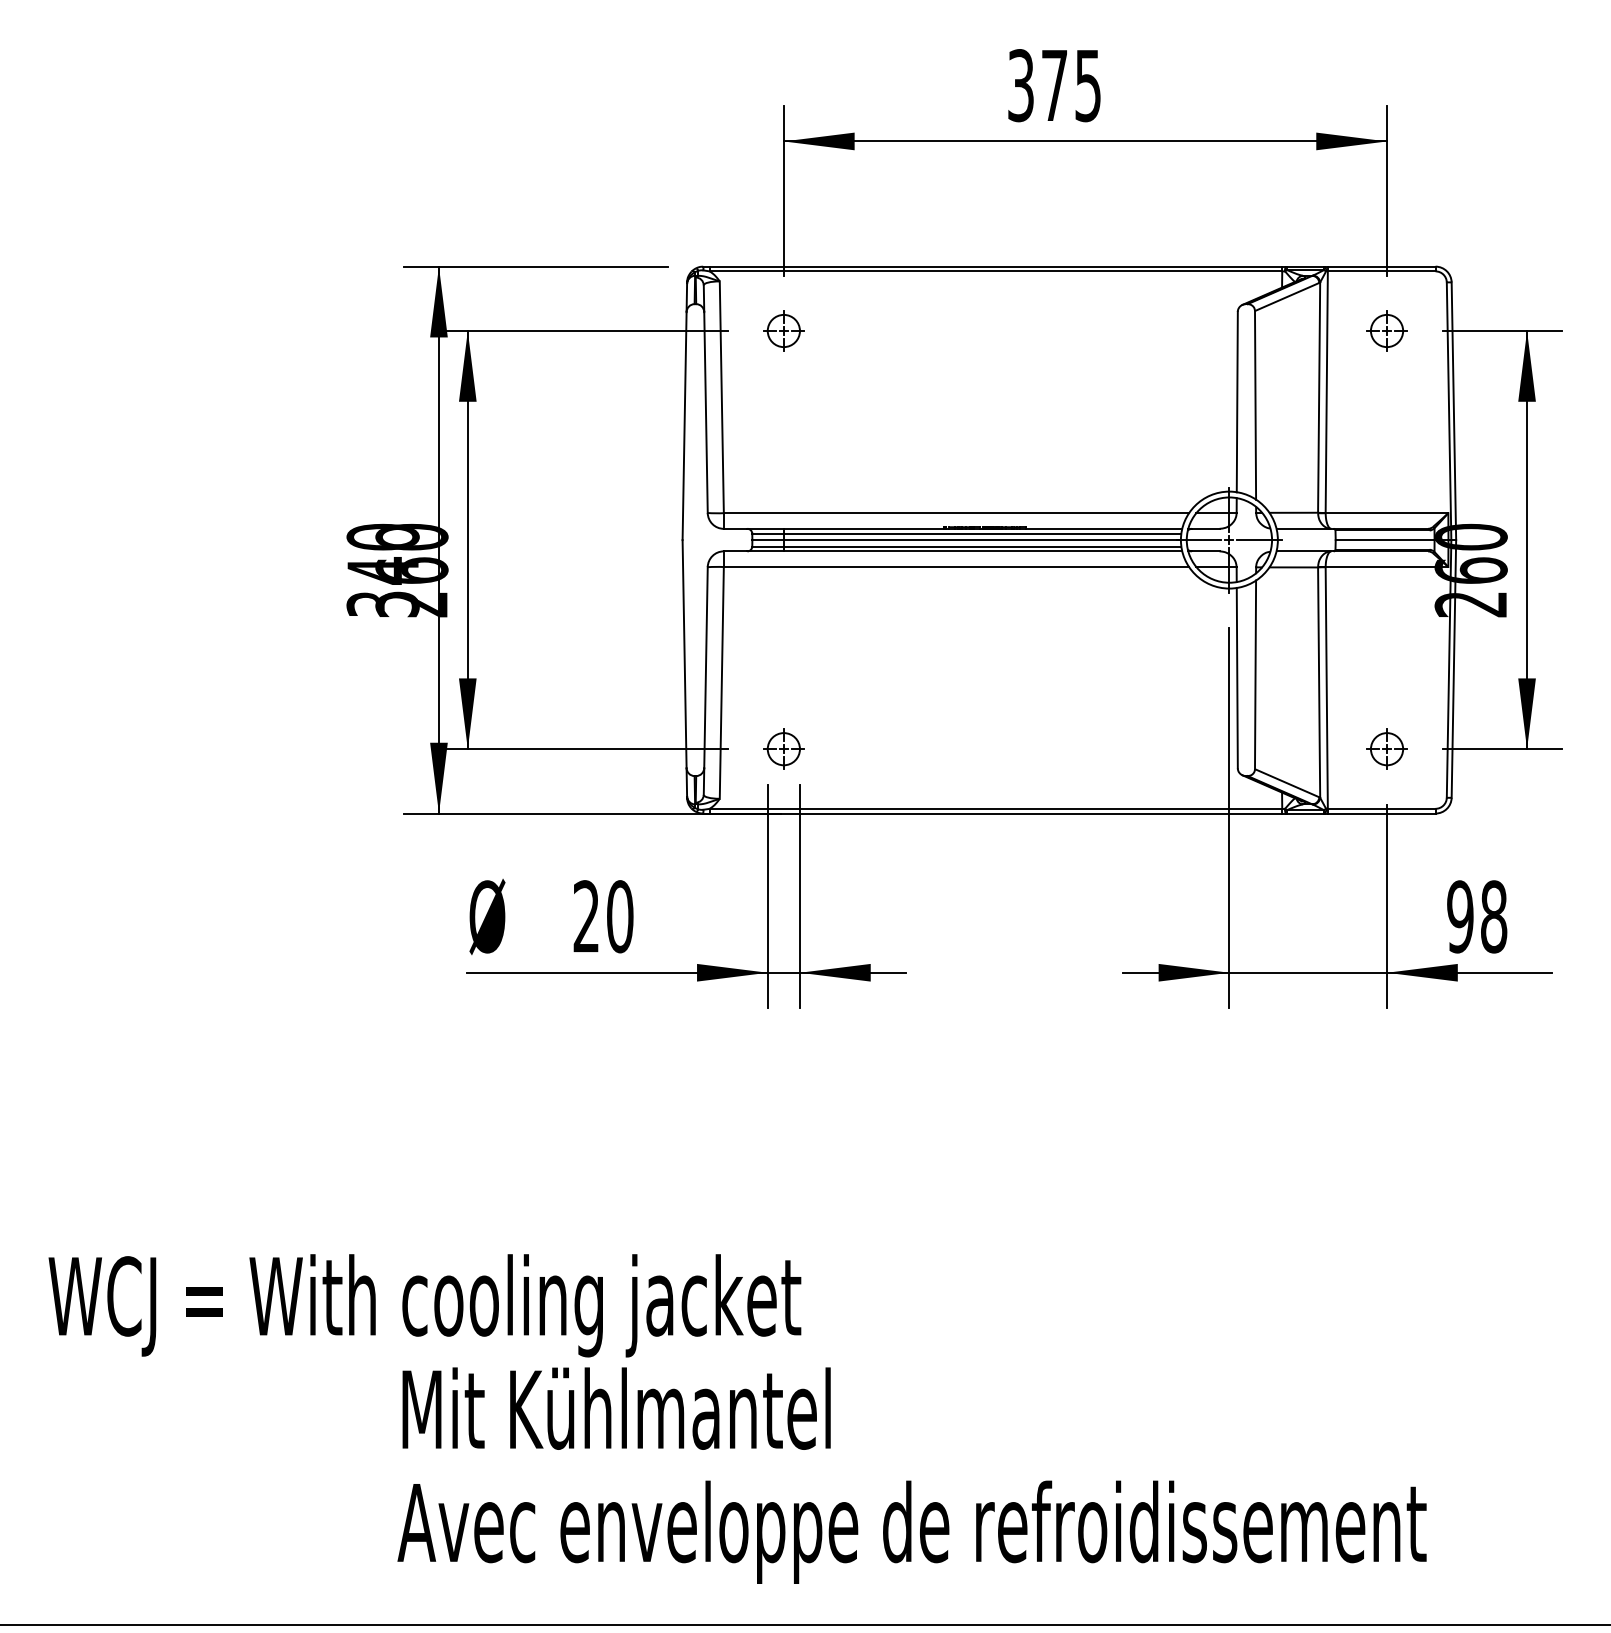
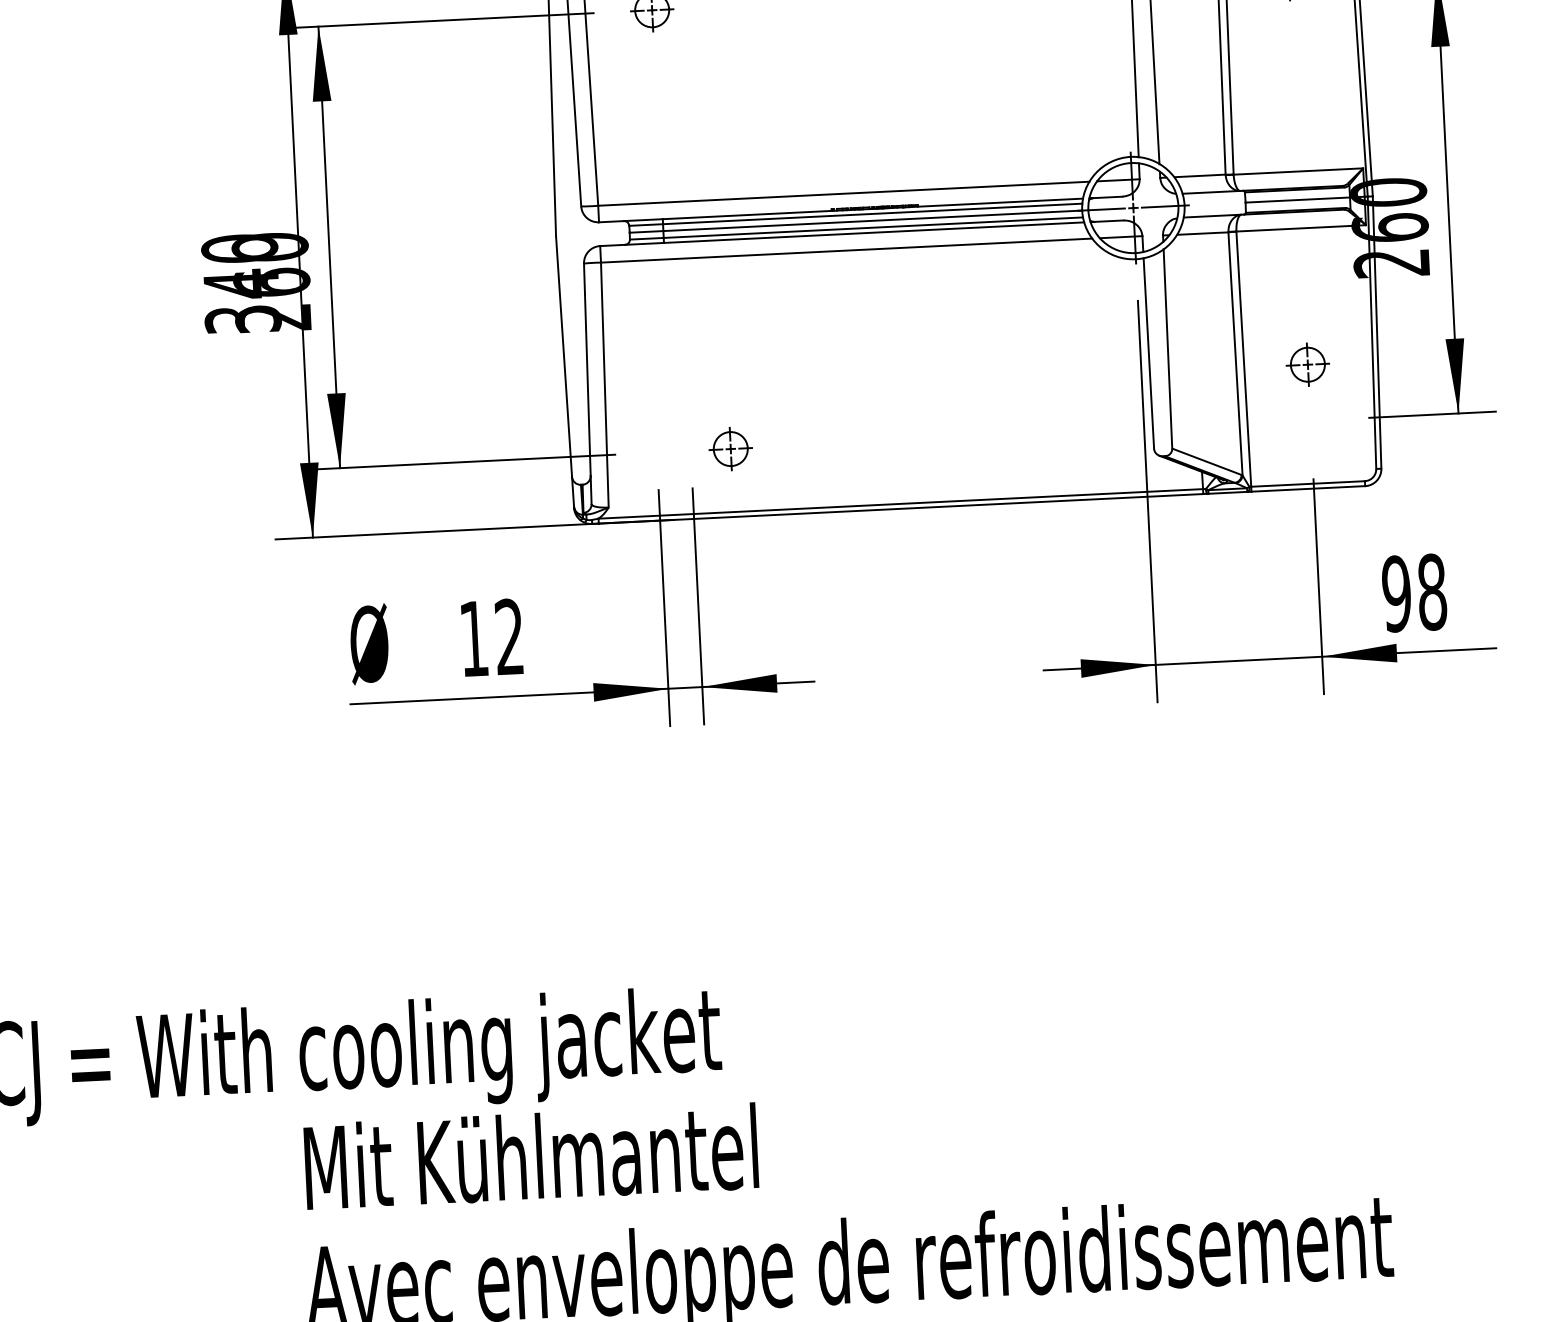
part: (783, 748) -> (730, 448), moved
part: (1386, 748) -> (1307, 364), moved
text: (603, 916) -> (491, 637), 20 -> 12

